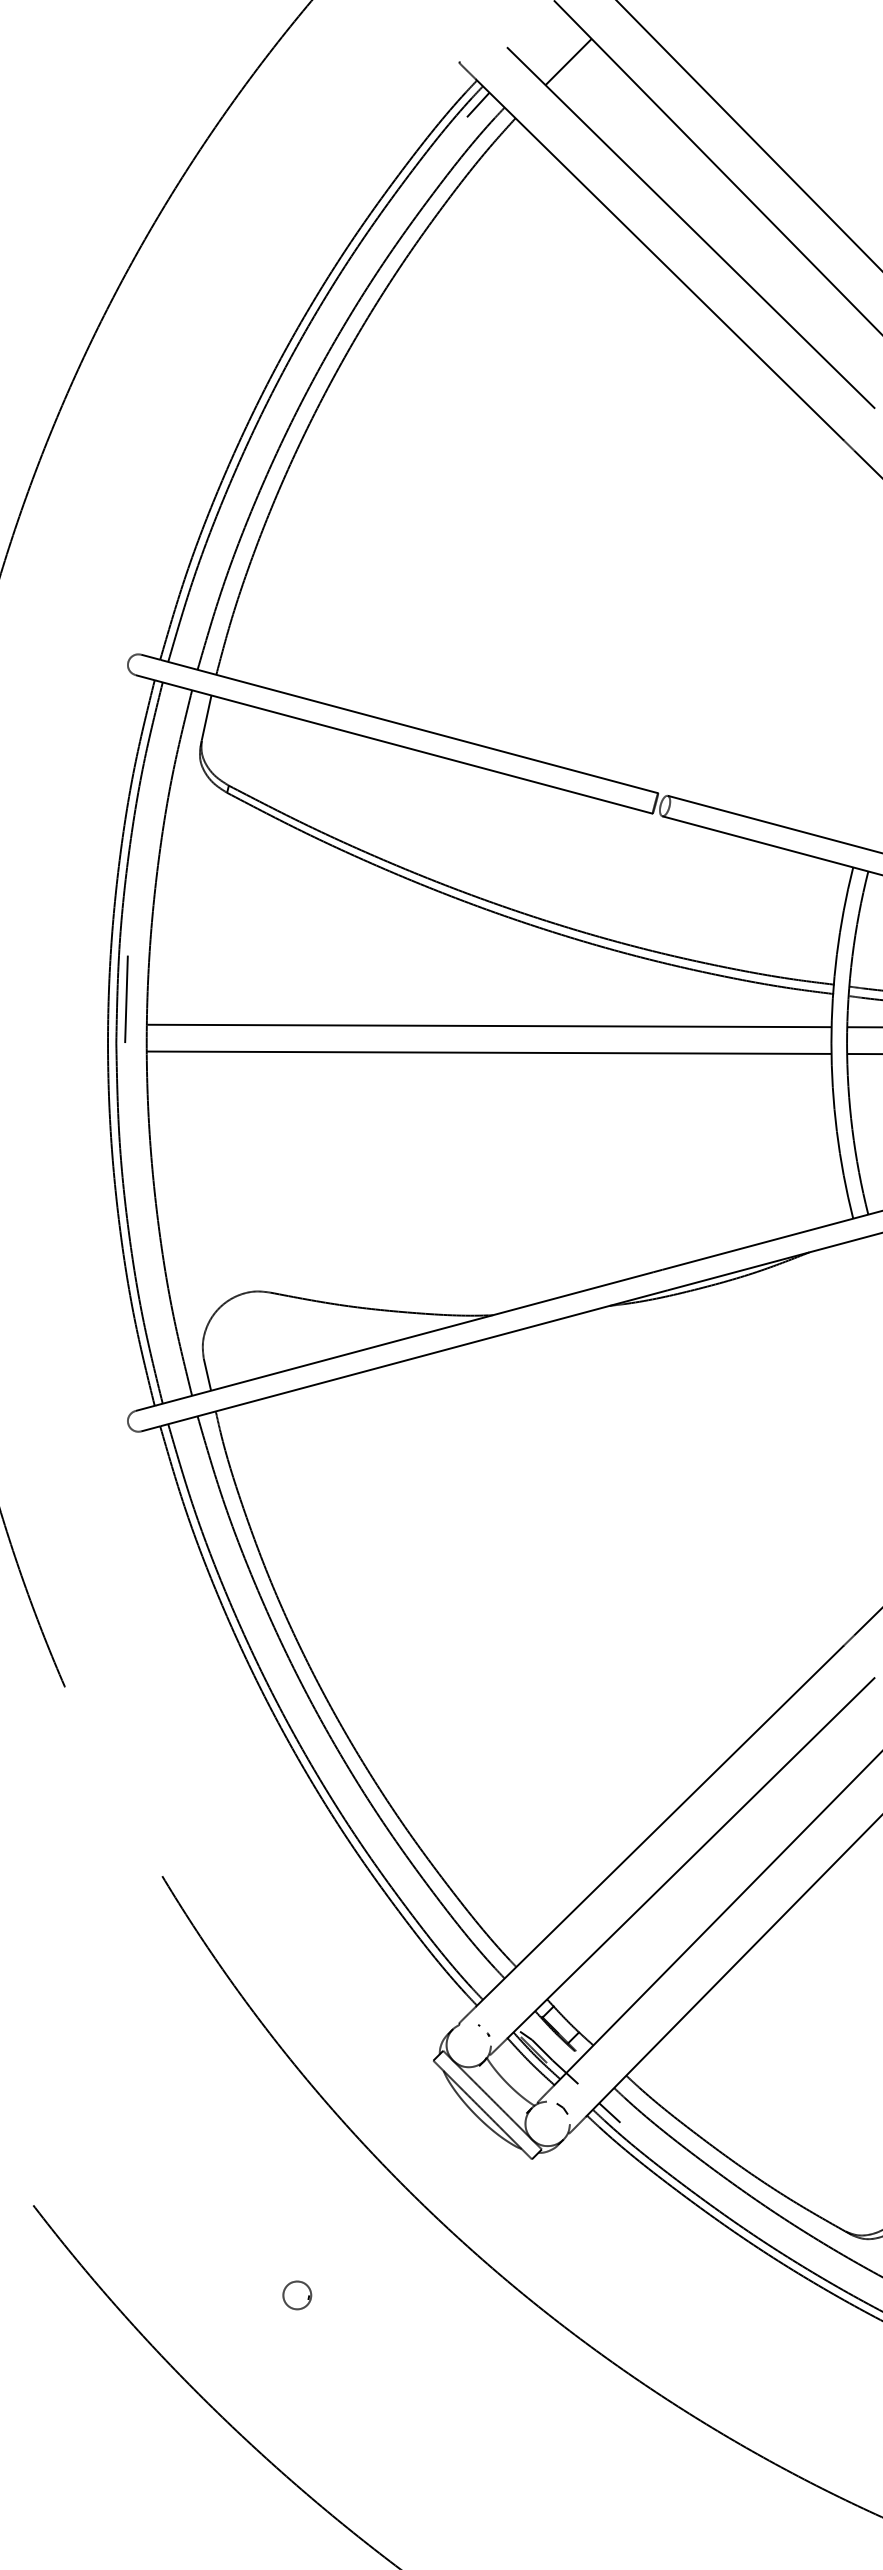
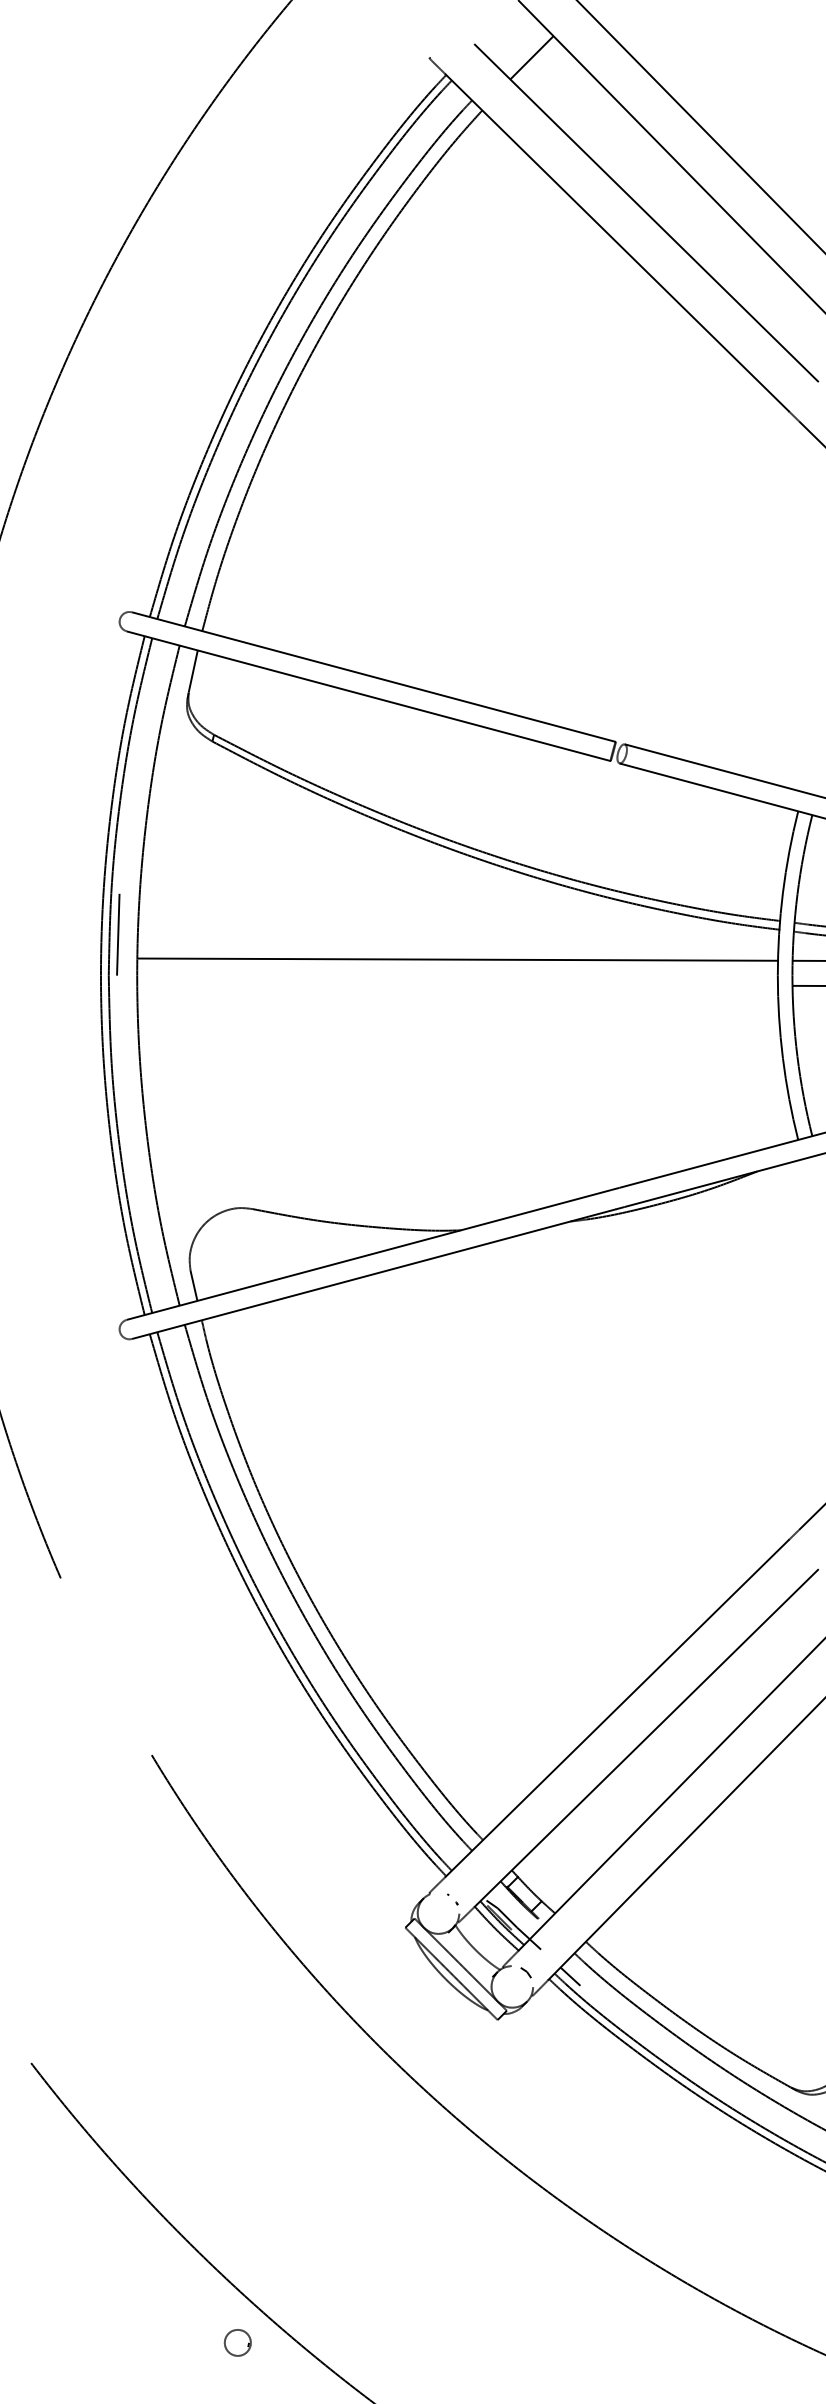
line: (478, 104) -> (447, 97), removed
line: (489, 1052) -> (457, 984), removed
part: (297, 2295) -> (238, 2342), moved

